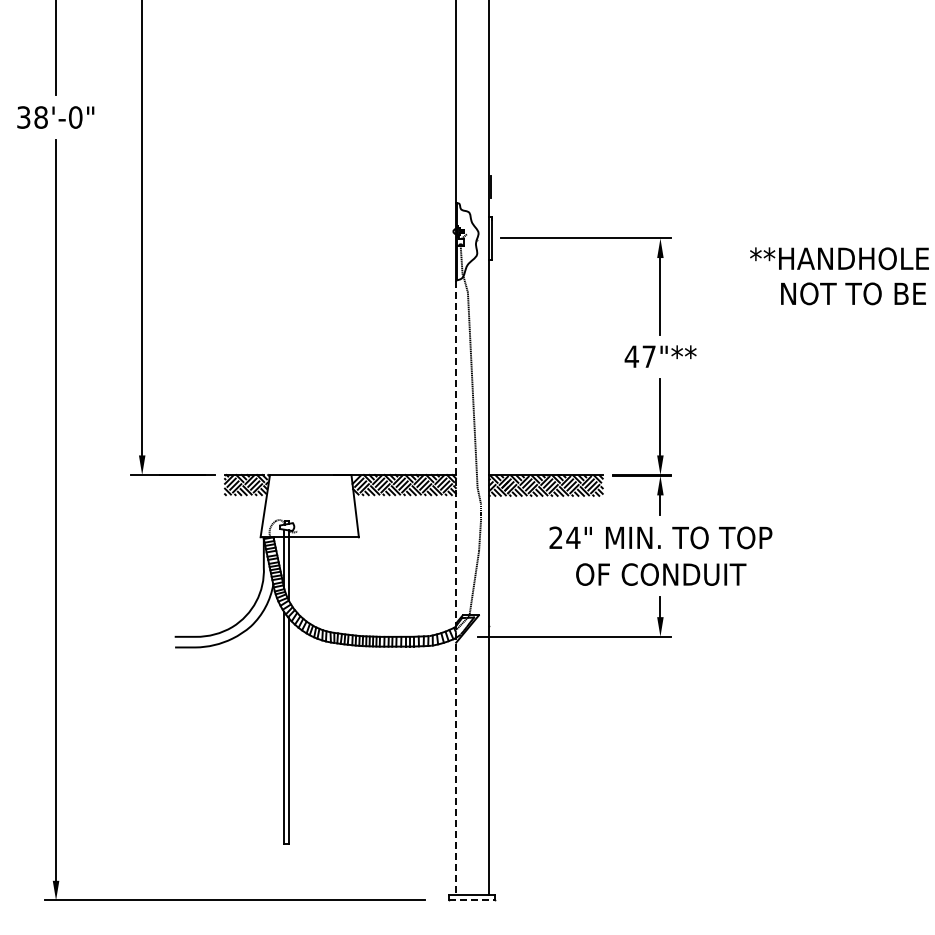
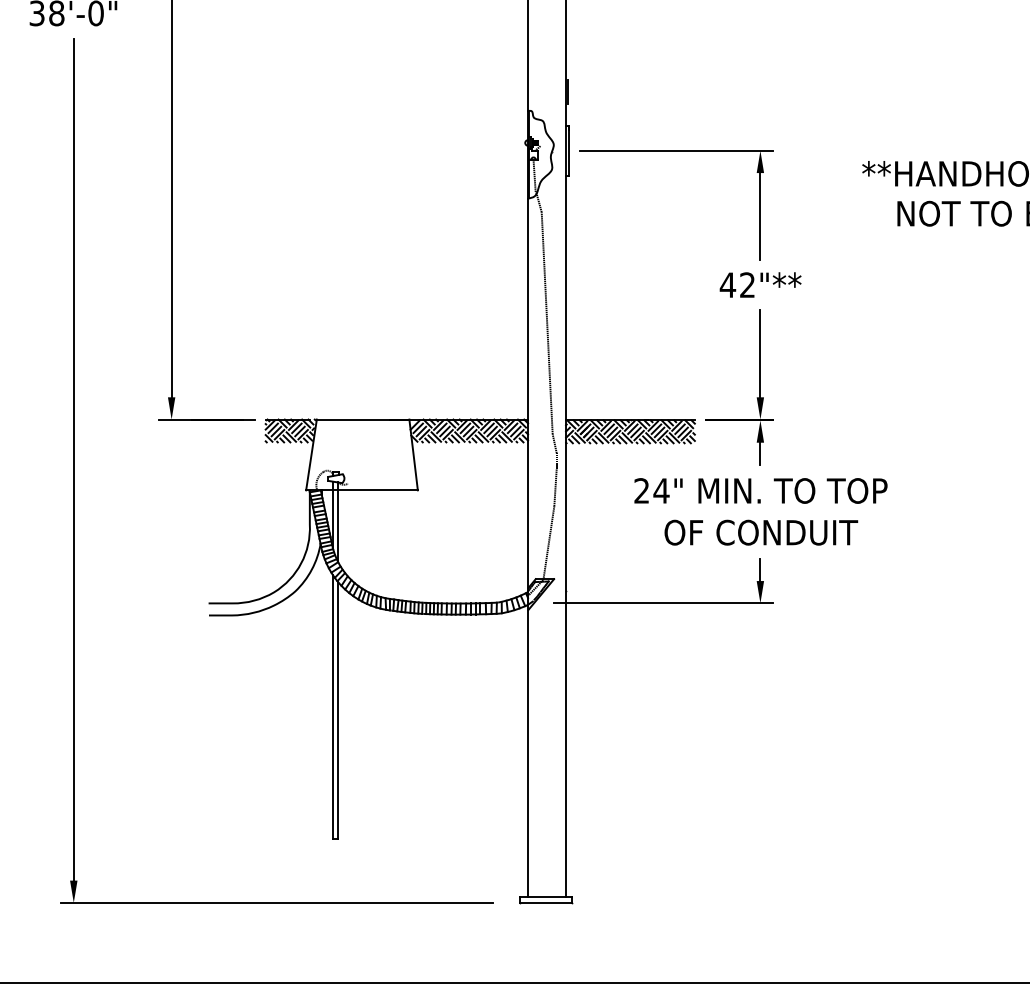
text: (648, 356) -> (746, 284), 47"** -> 42"**
line: (455, 588) -> (527, 548), dashed -> solid
line: (471, 900) -> (545, 902), dashed -> solid

